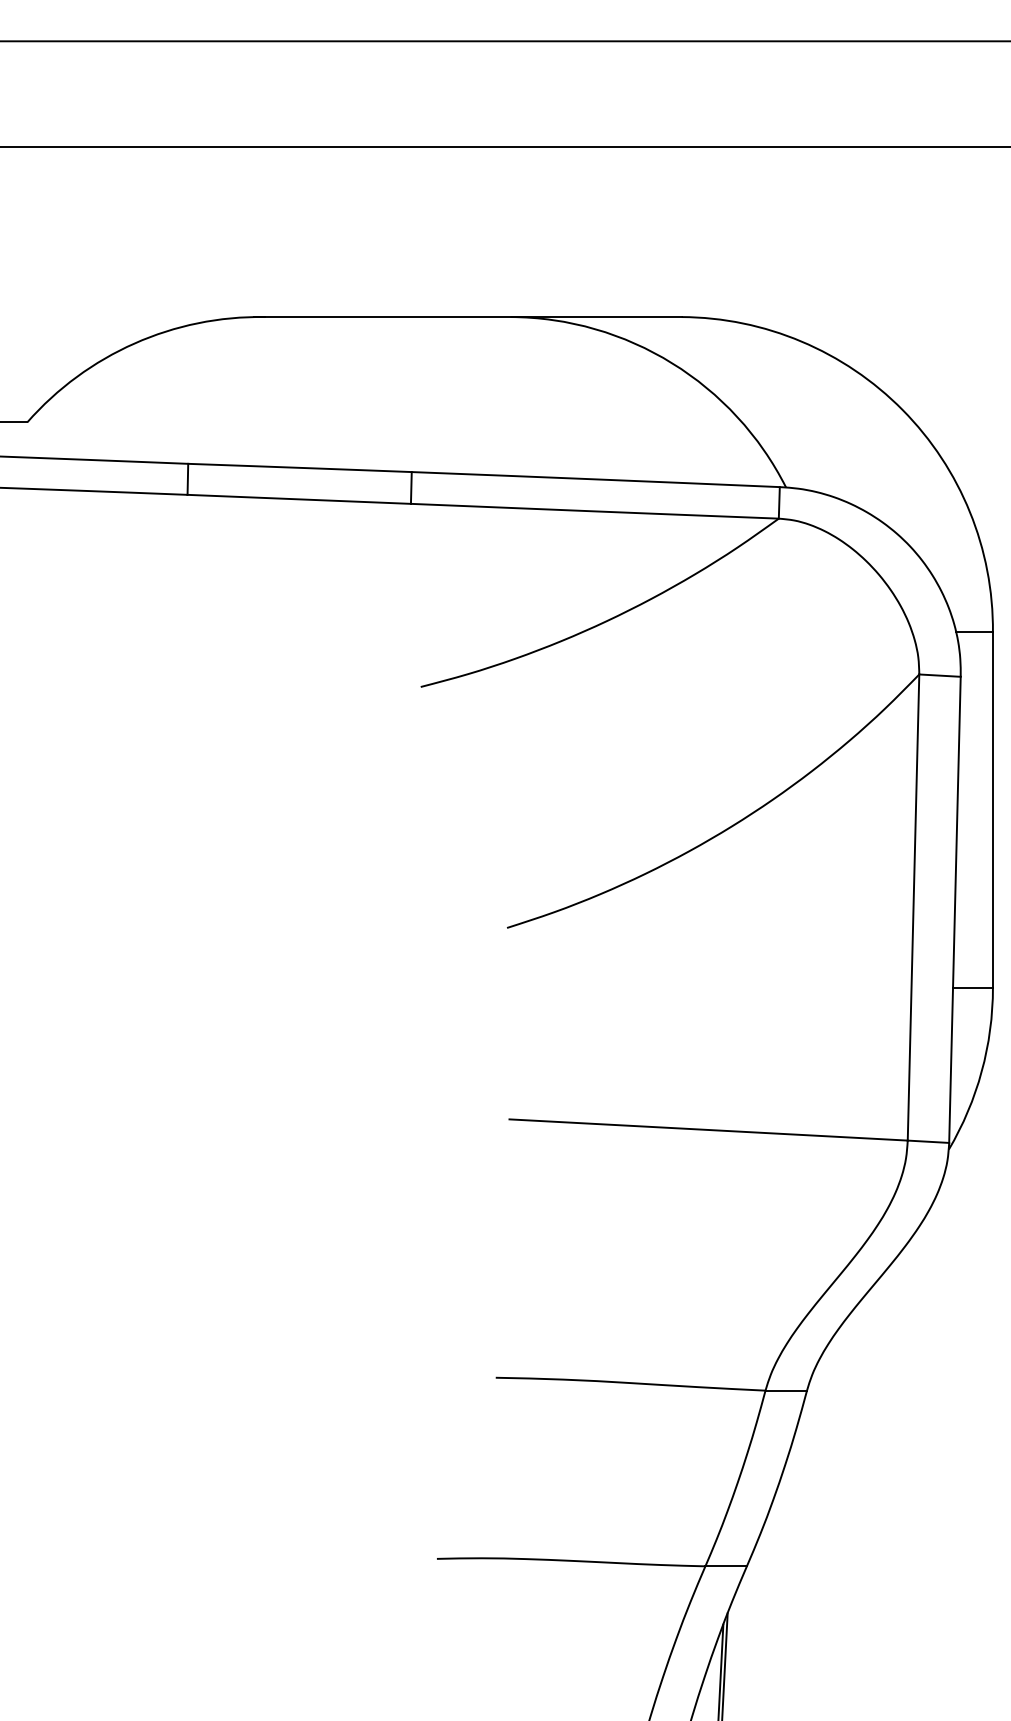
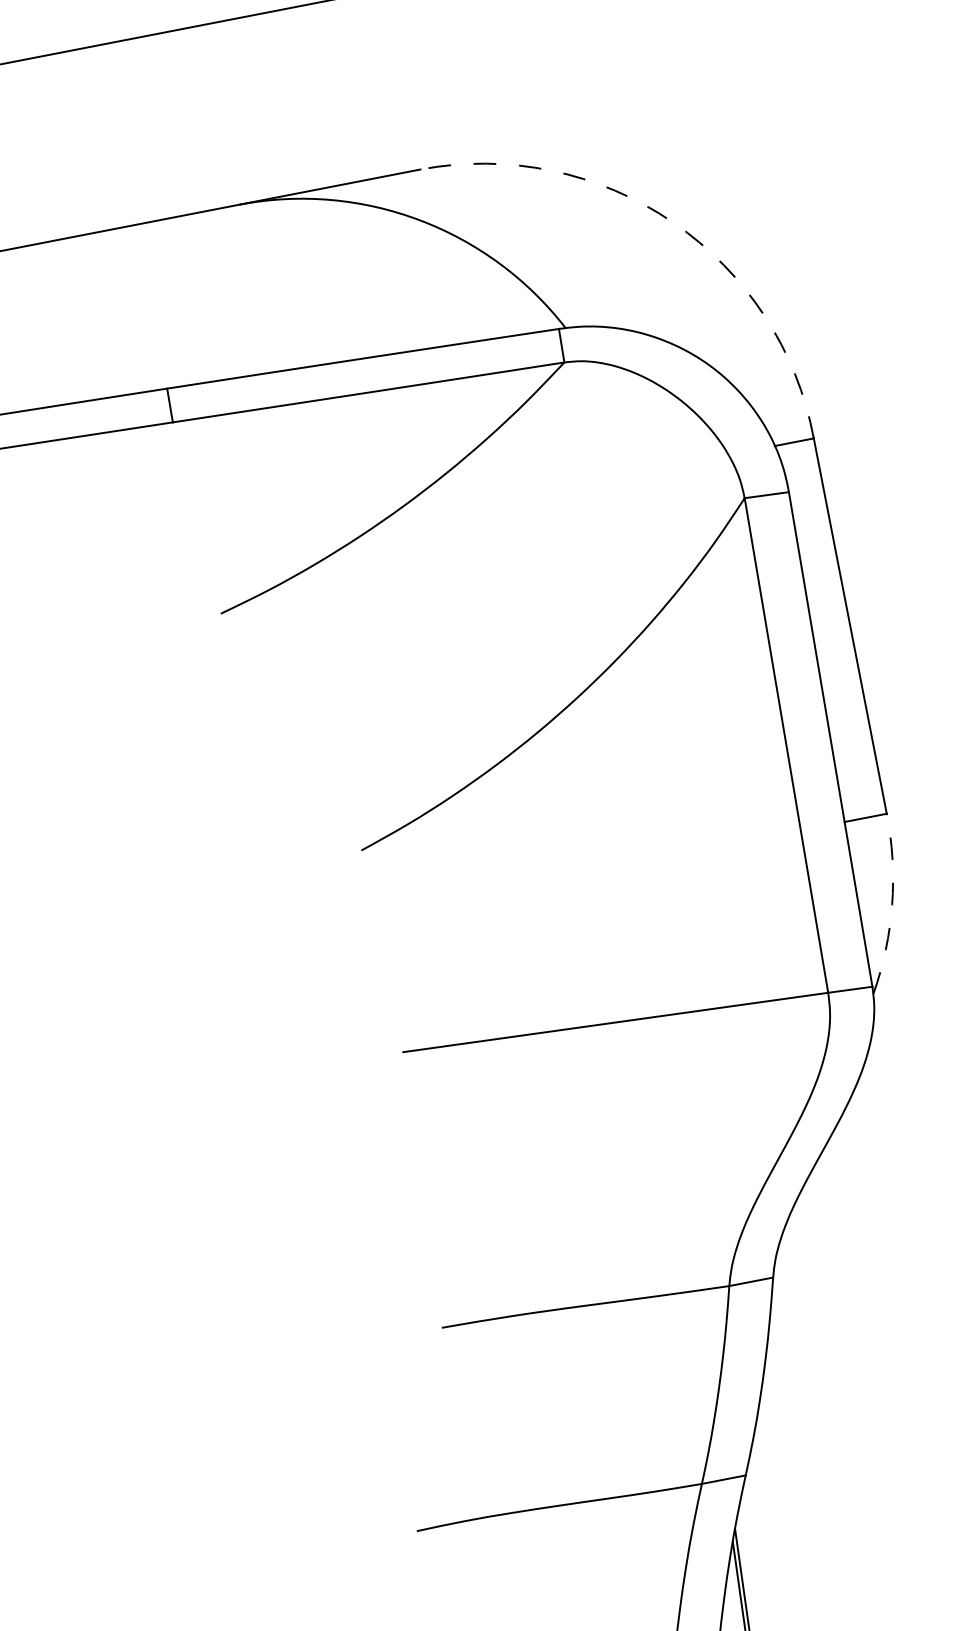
arc: (902, 410) -> (672, 222), solid -> dashed
arc: (981, 1071) -> (891, 904), solid -> dashed

